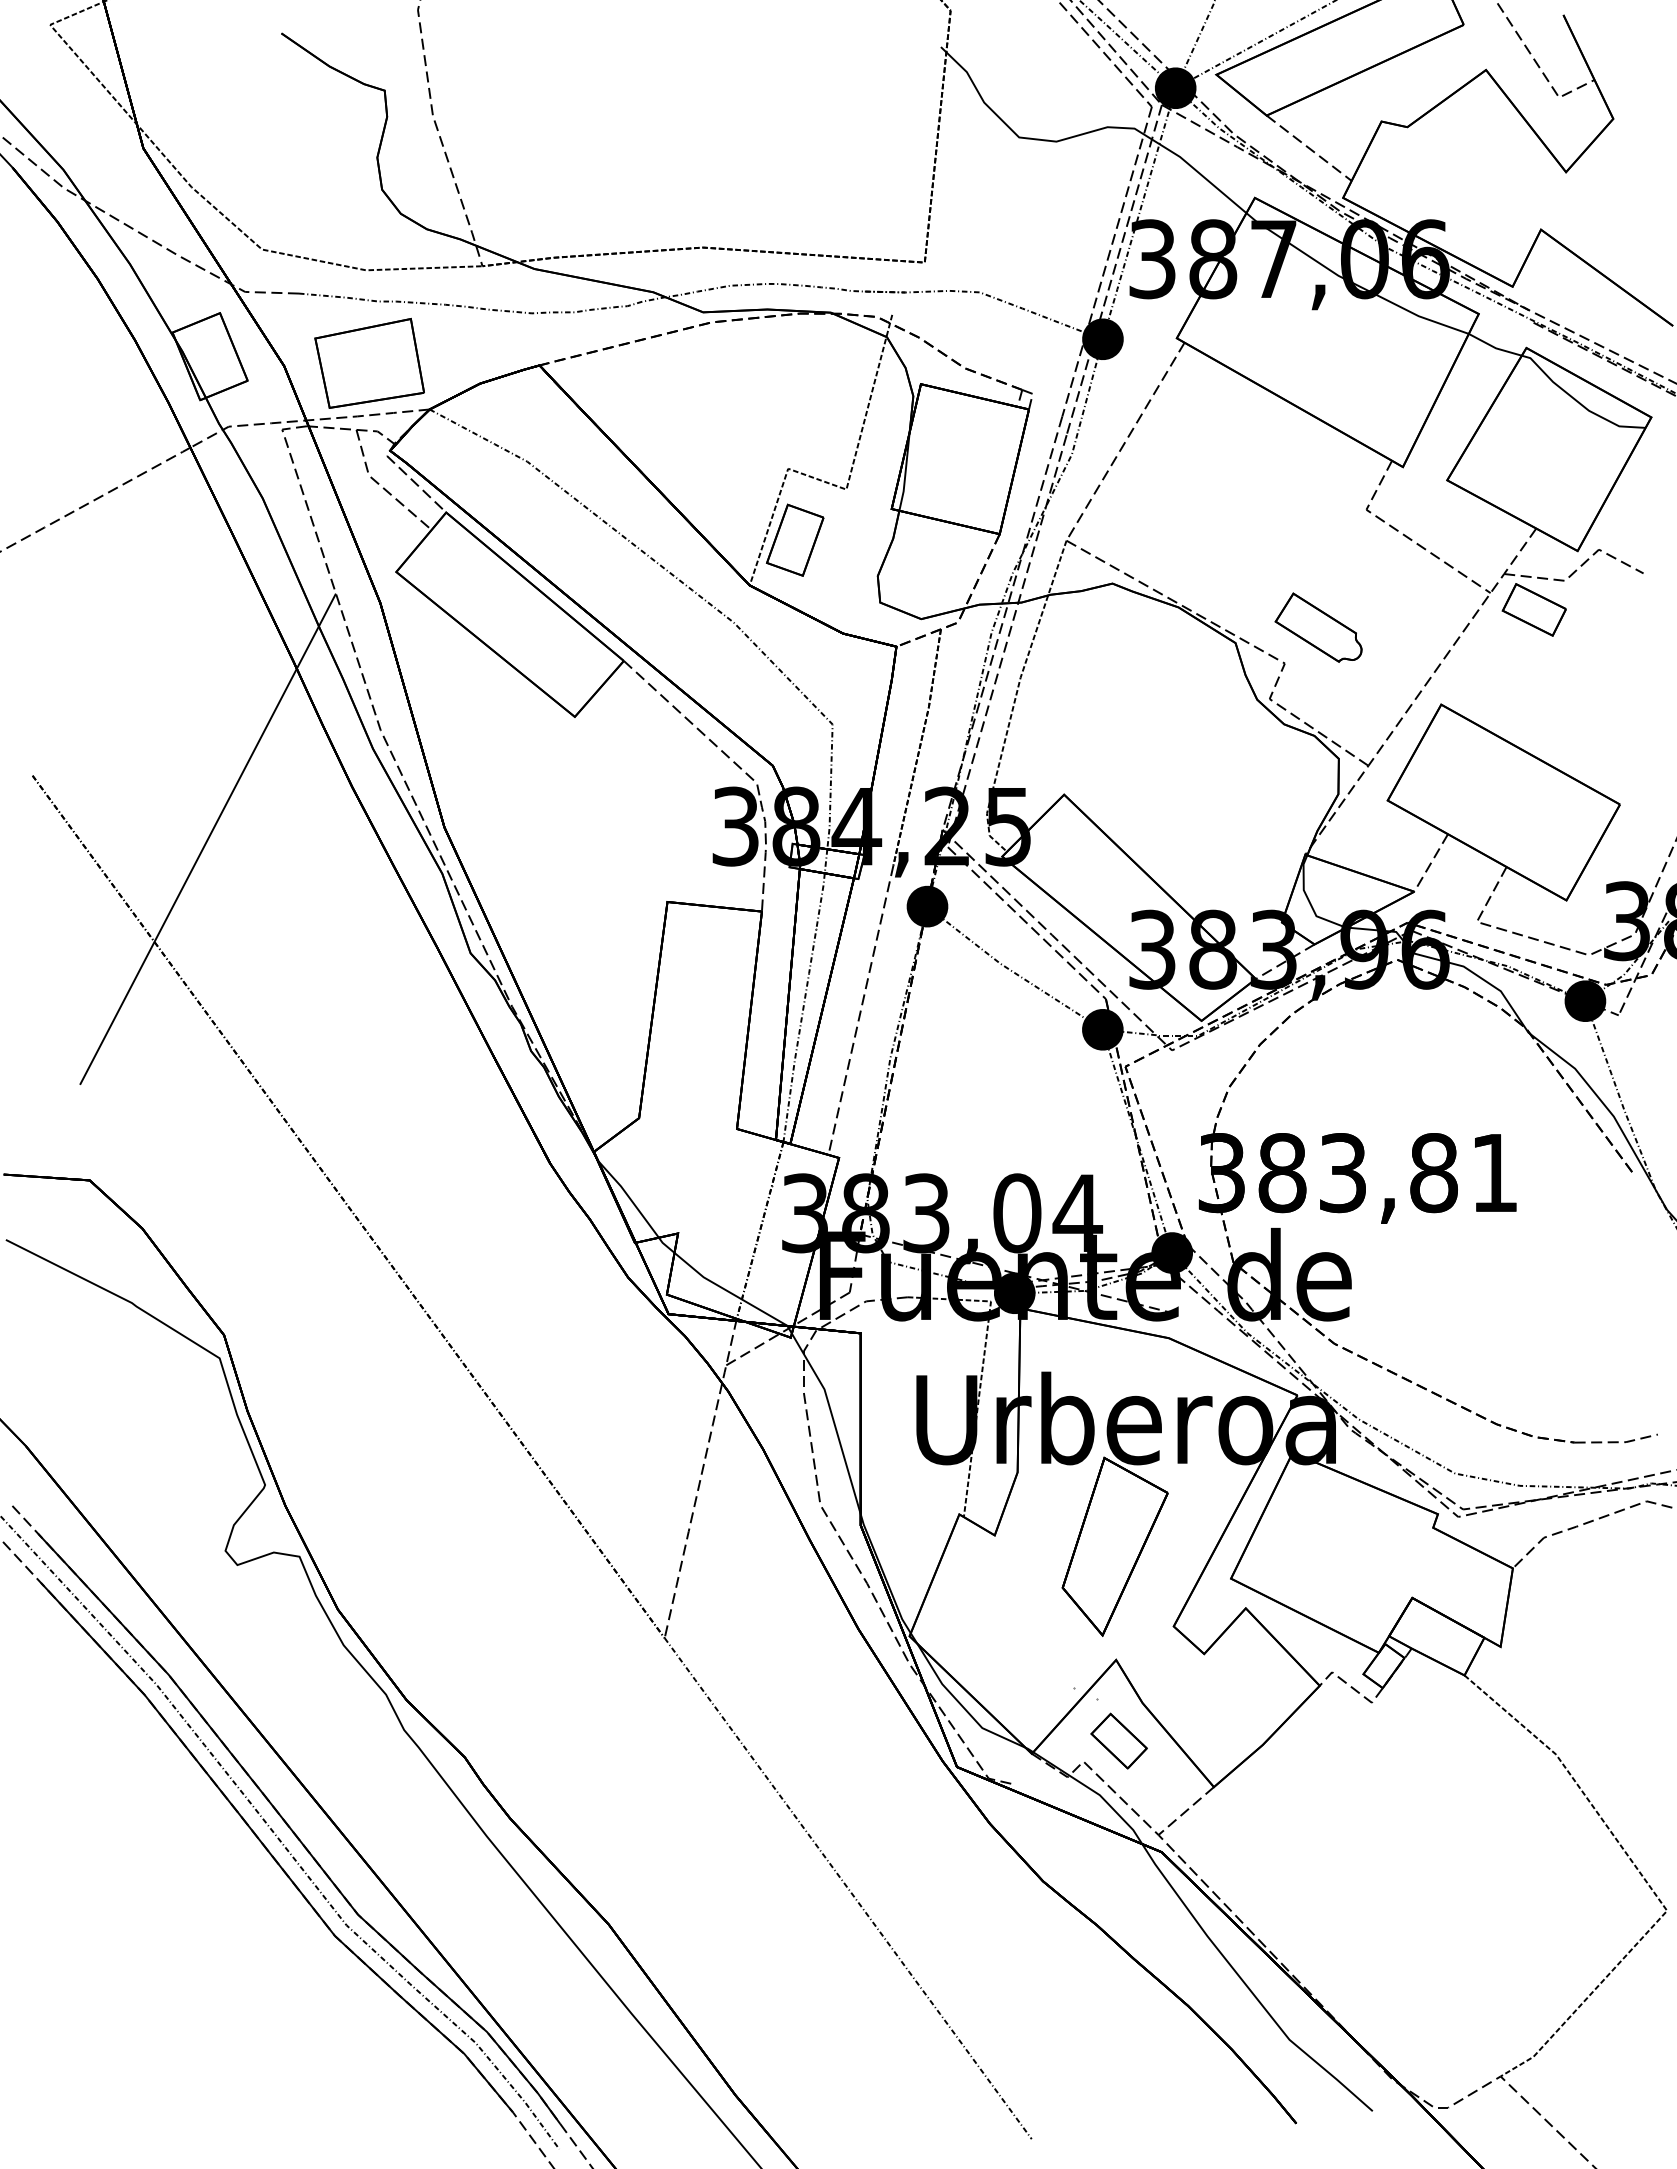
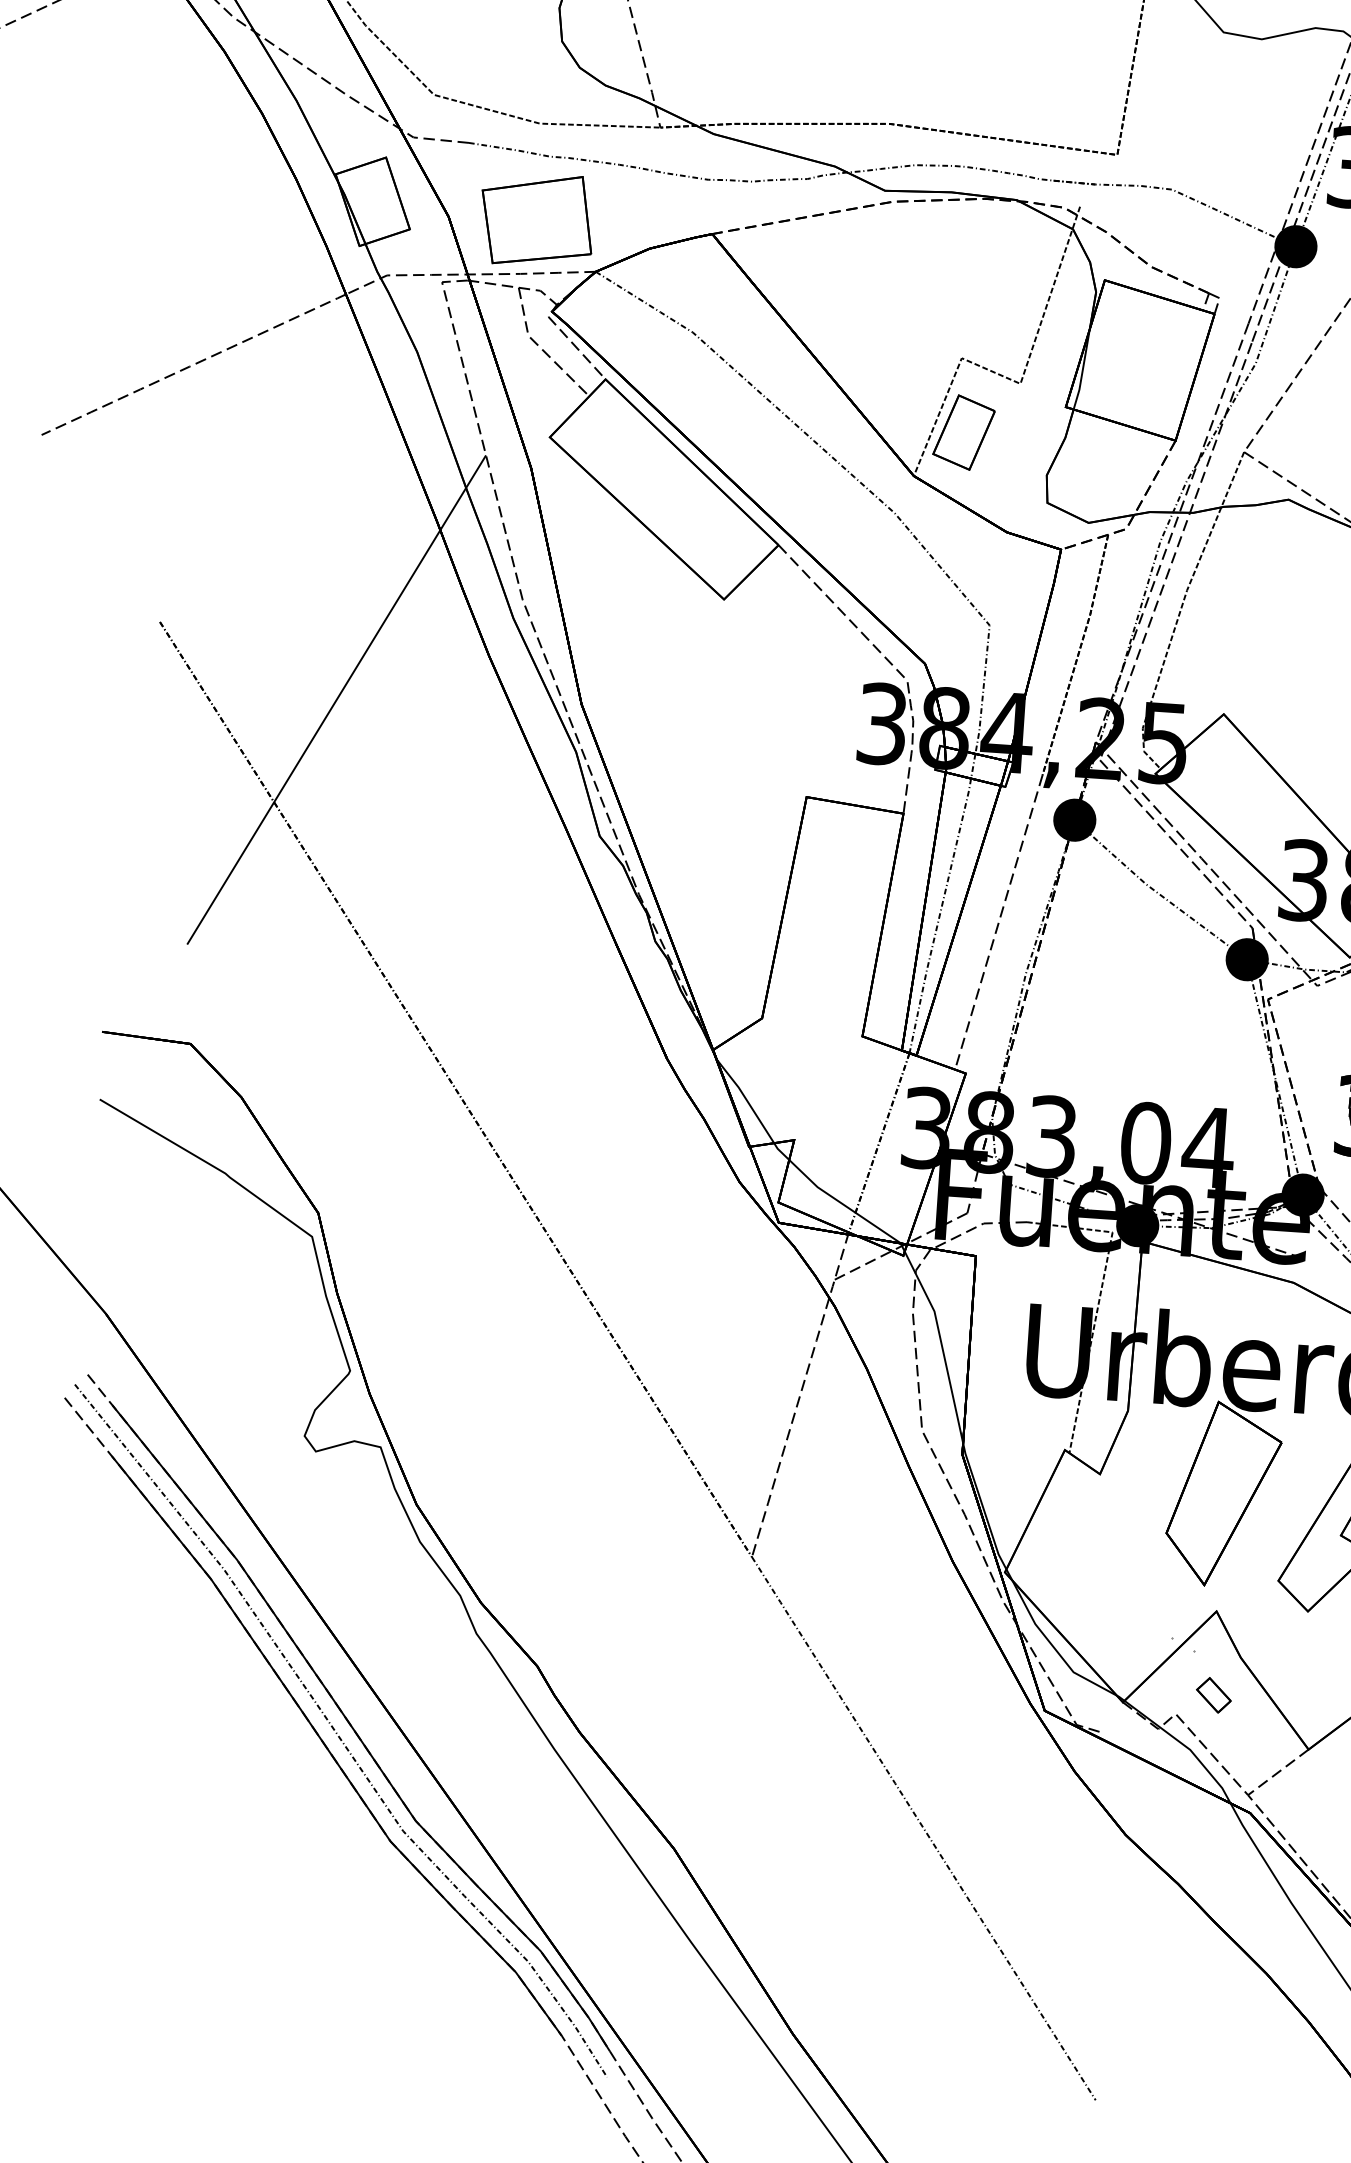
part: (1118, 1740) -> (1213, 1694), size x0.6

